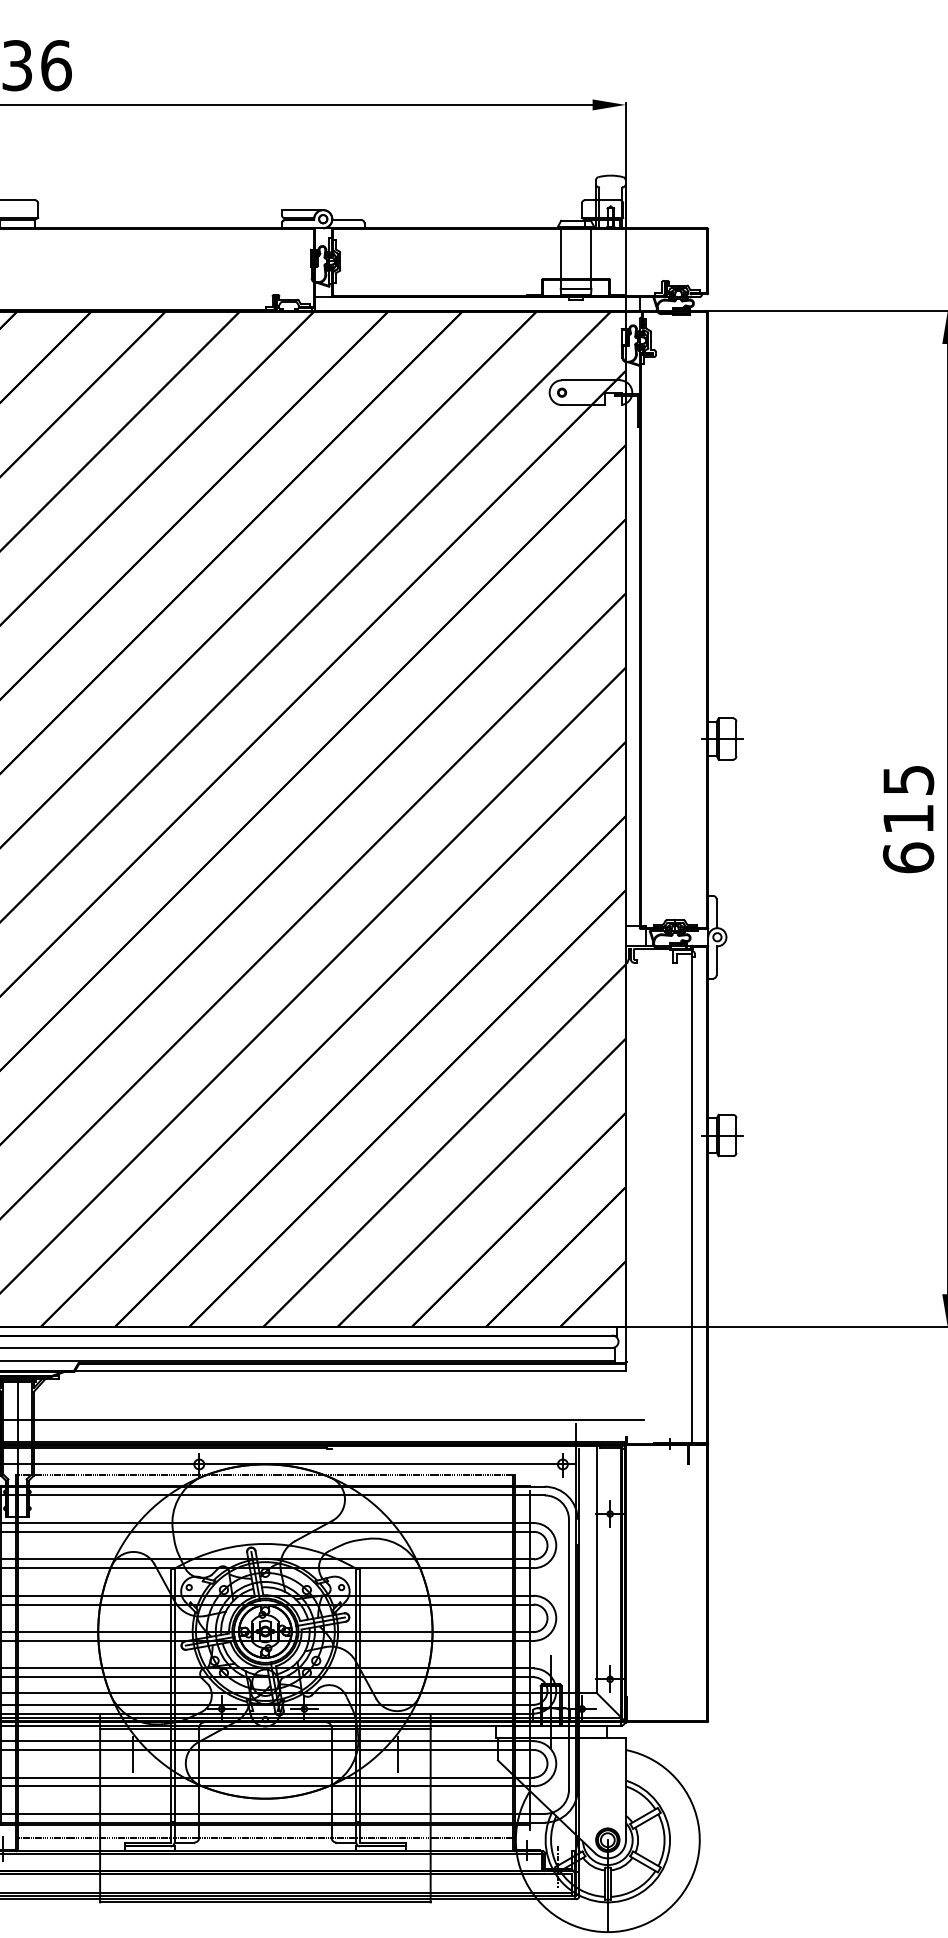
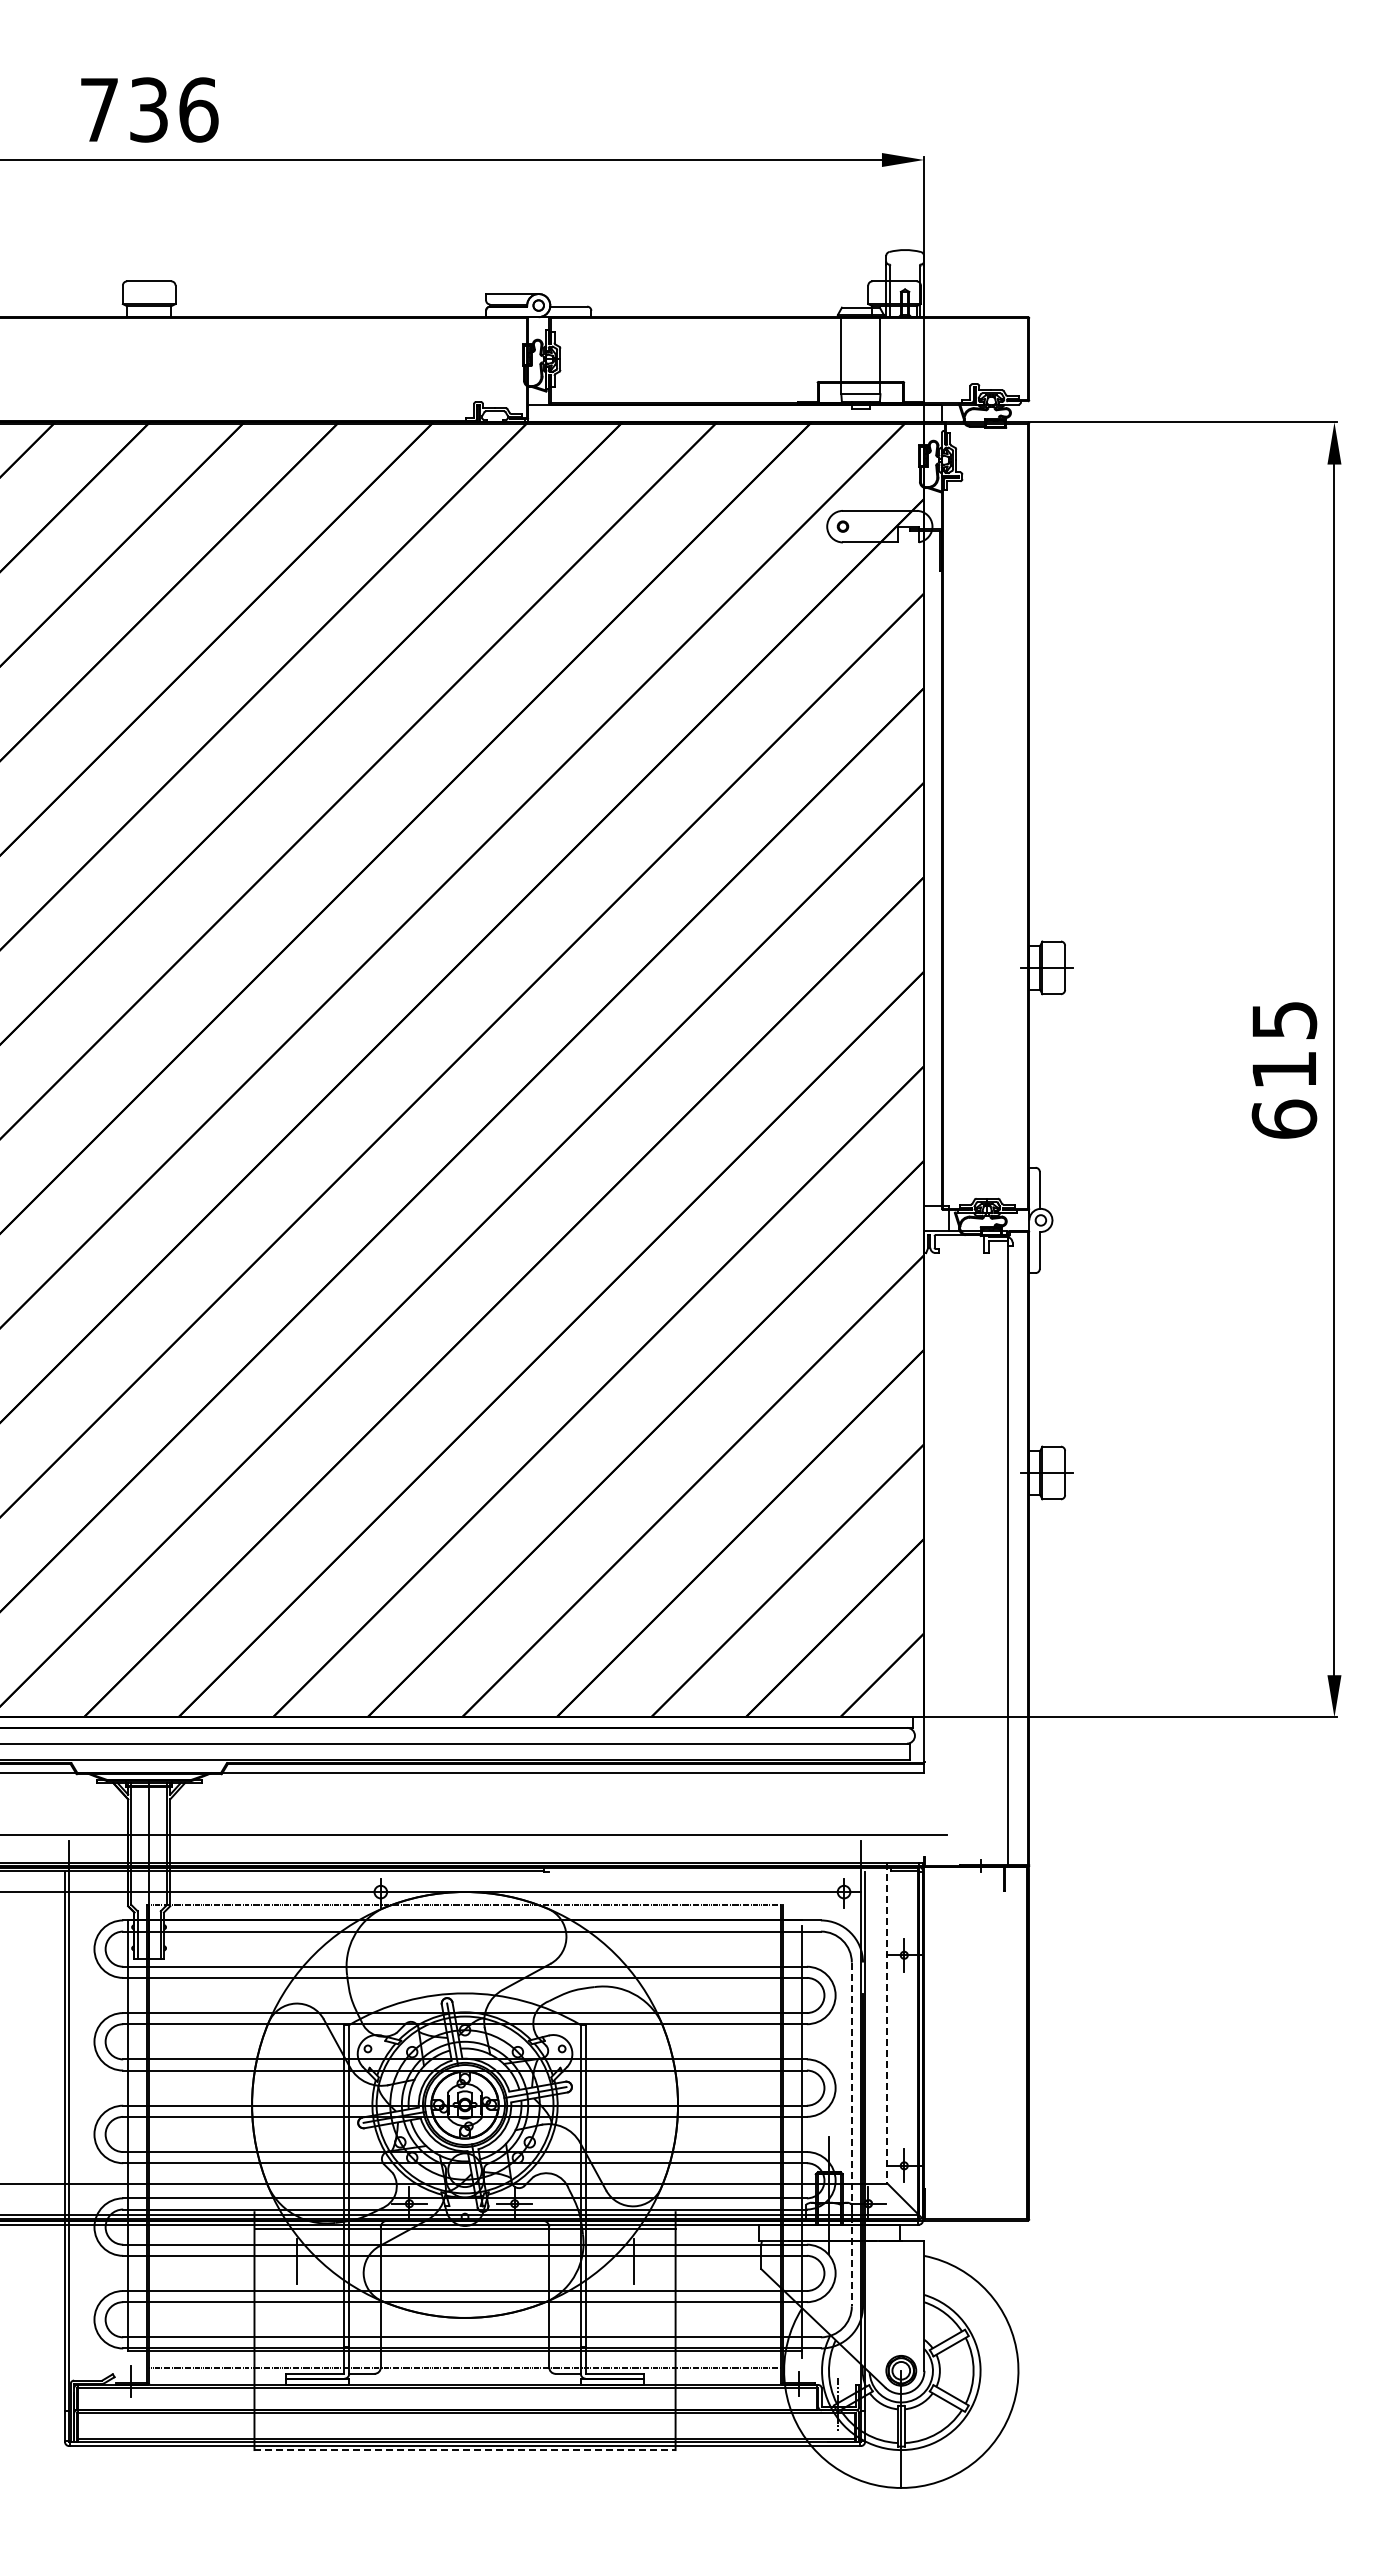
line: (596, 1568) -> (887, 2024), solid -> dashed
line: (568, 1654) -> (851, 2134), solid -> dashed
line: (265, 1902) -> (465, 2450), solid -> dashed

